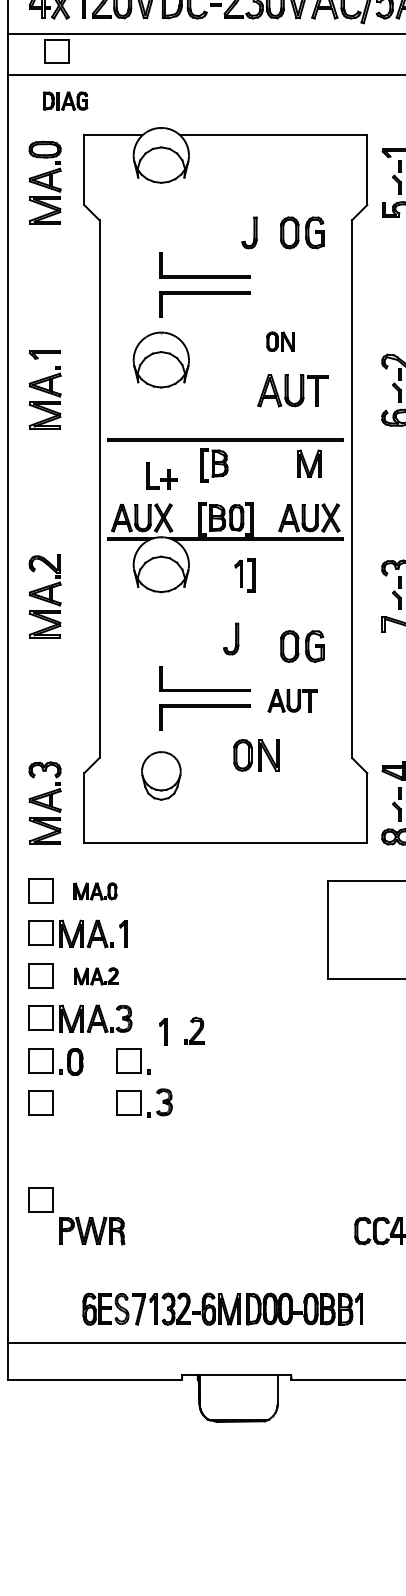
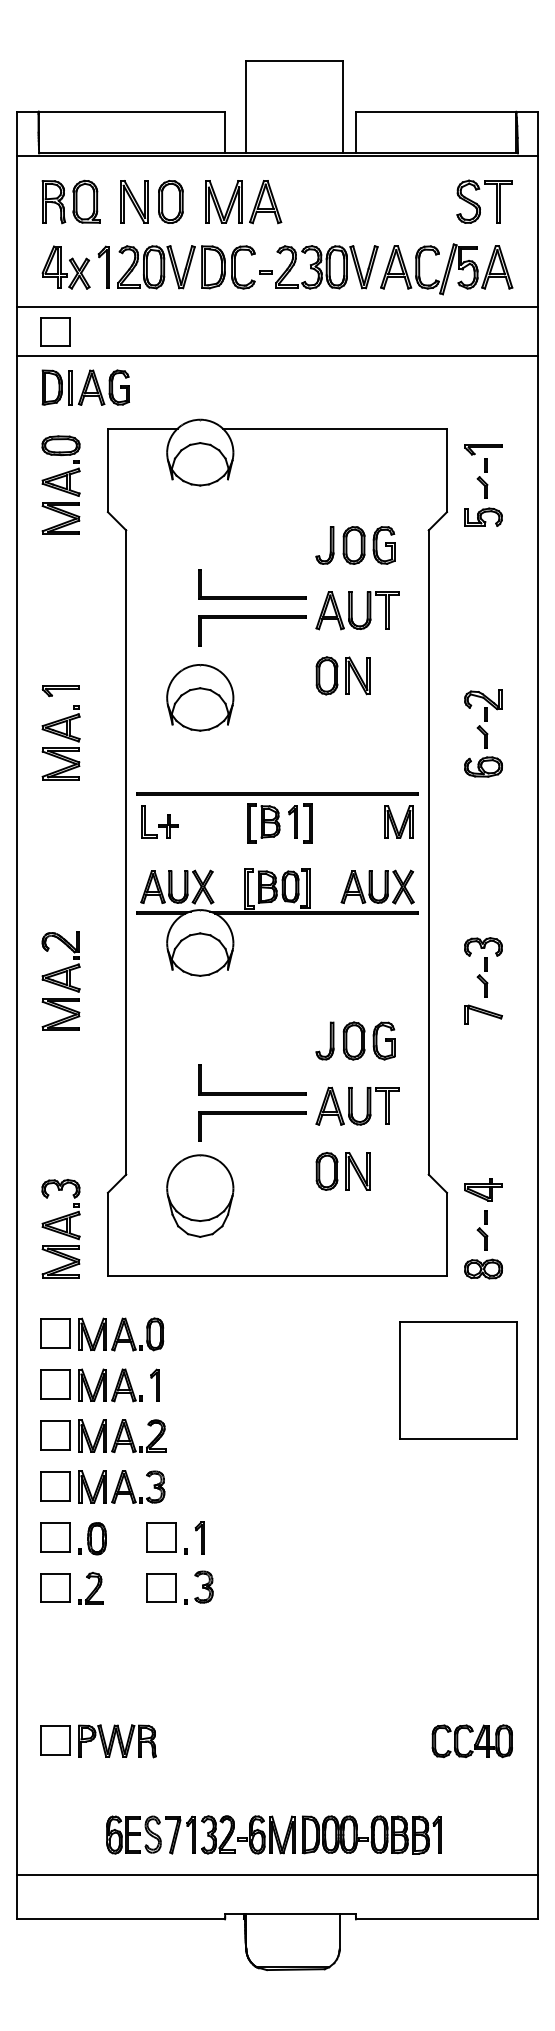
part: (57, 50) -> (55, 331), moved
part: (65, 101) -> (85, 387), size x1.67
part: (249, 232) -> (324, 545), moved
part: (280, 341) -> (342, 675), size x1.67
part: (292, 390) -> (357, 610), moved
part: (309, 463) -> (398, 821), moved
part: (161, 475) -> (159, 821), moved
part: (244, 575) -> (300, 823), moved
part: (230, 638) -> (324, 1040), moved
part: (292, 700) -> (357, 1105), size x1.43
part: (255, 755) -> (342, 1171), moved
part: (161, 775) -> (200, 1195), size x1.43
part: (95, 891) -> (121, 1334), size x1.67
part: (96, 976) -> (122, 1436), size x1.67
part: (194, 1030) -> (90, 1587), moved
part: (163, 1031) -> (199, 1537), moved
part: (40, 1199) -> (55, 1740), moved

